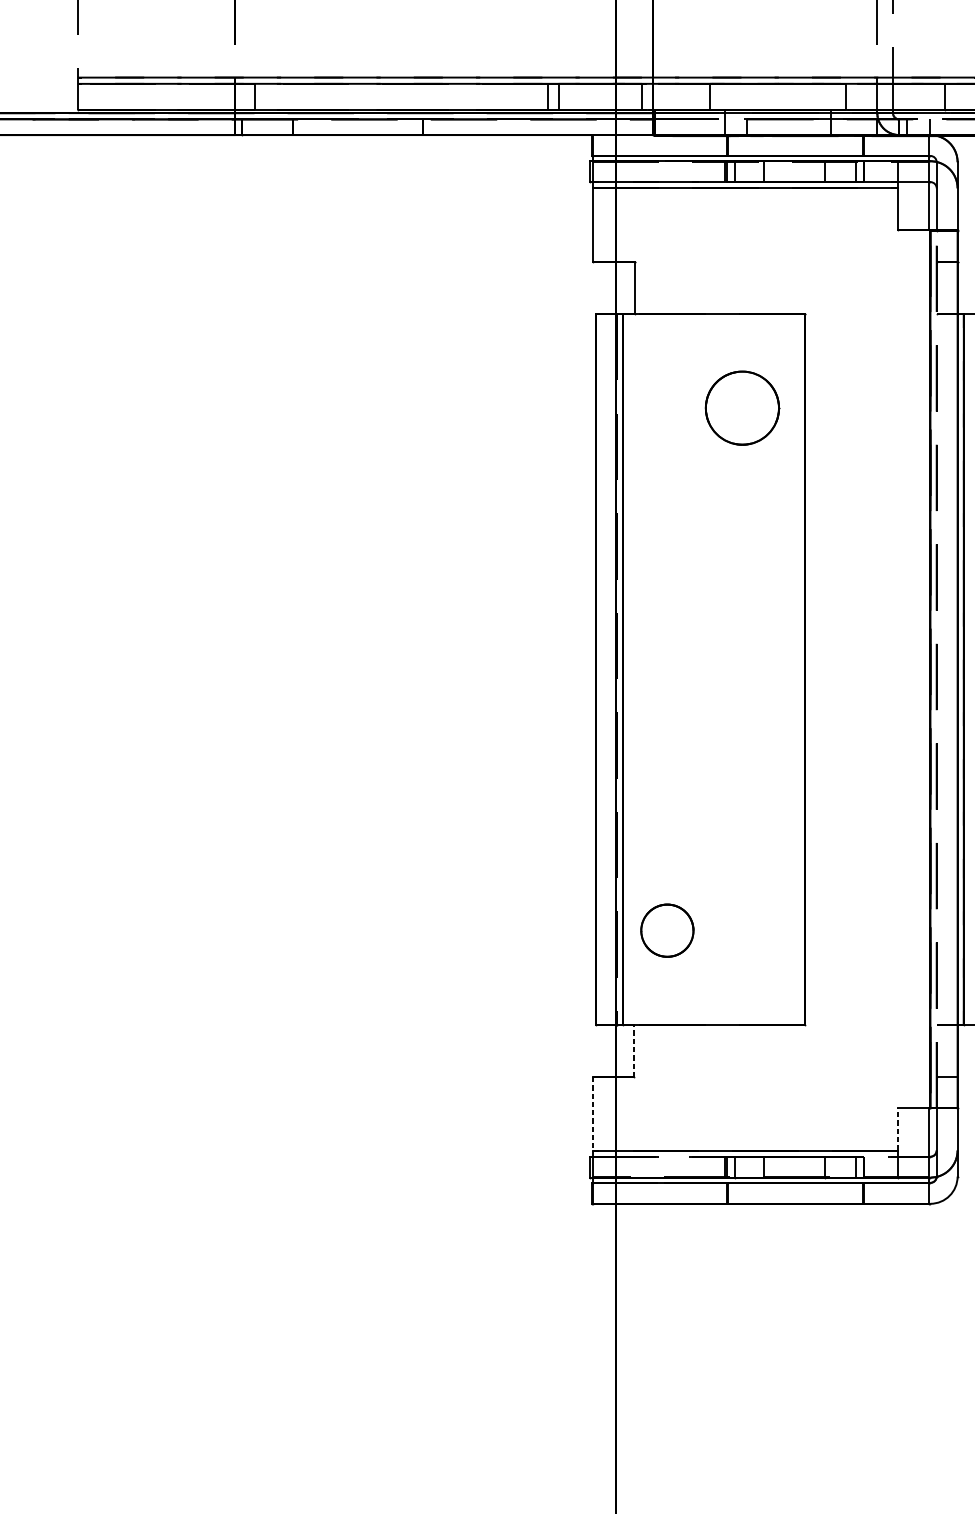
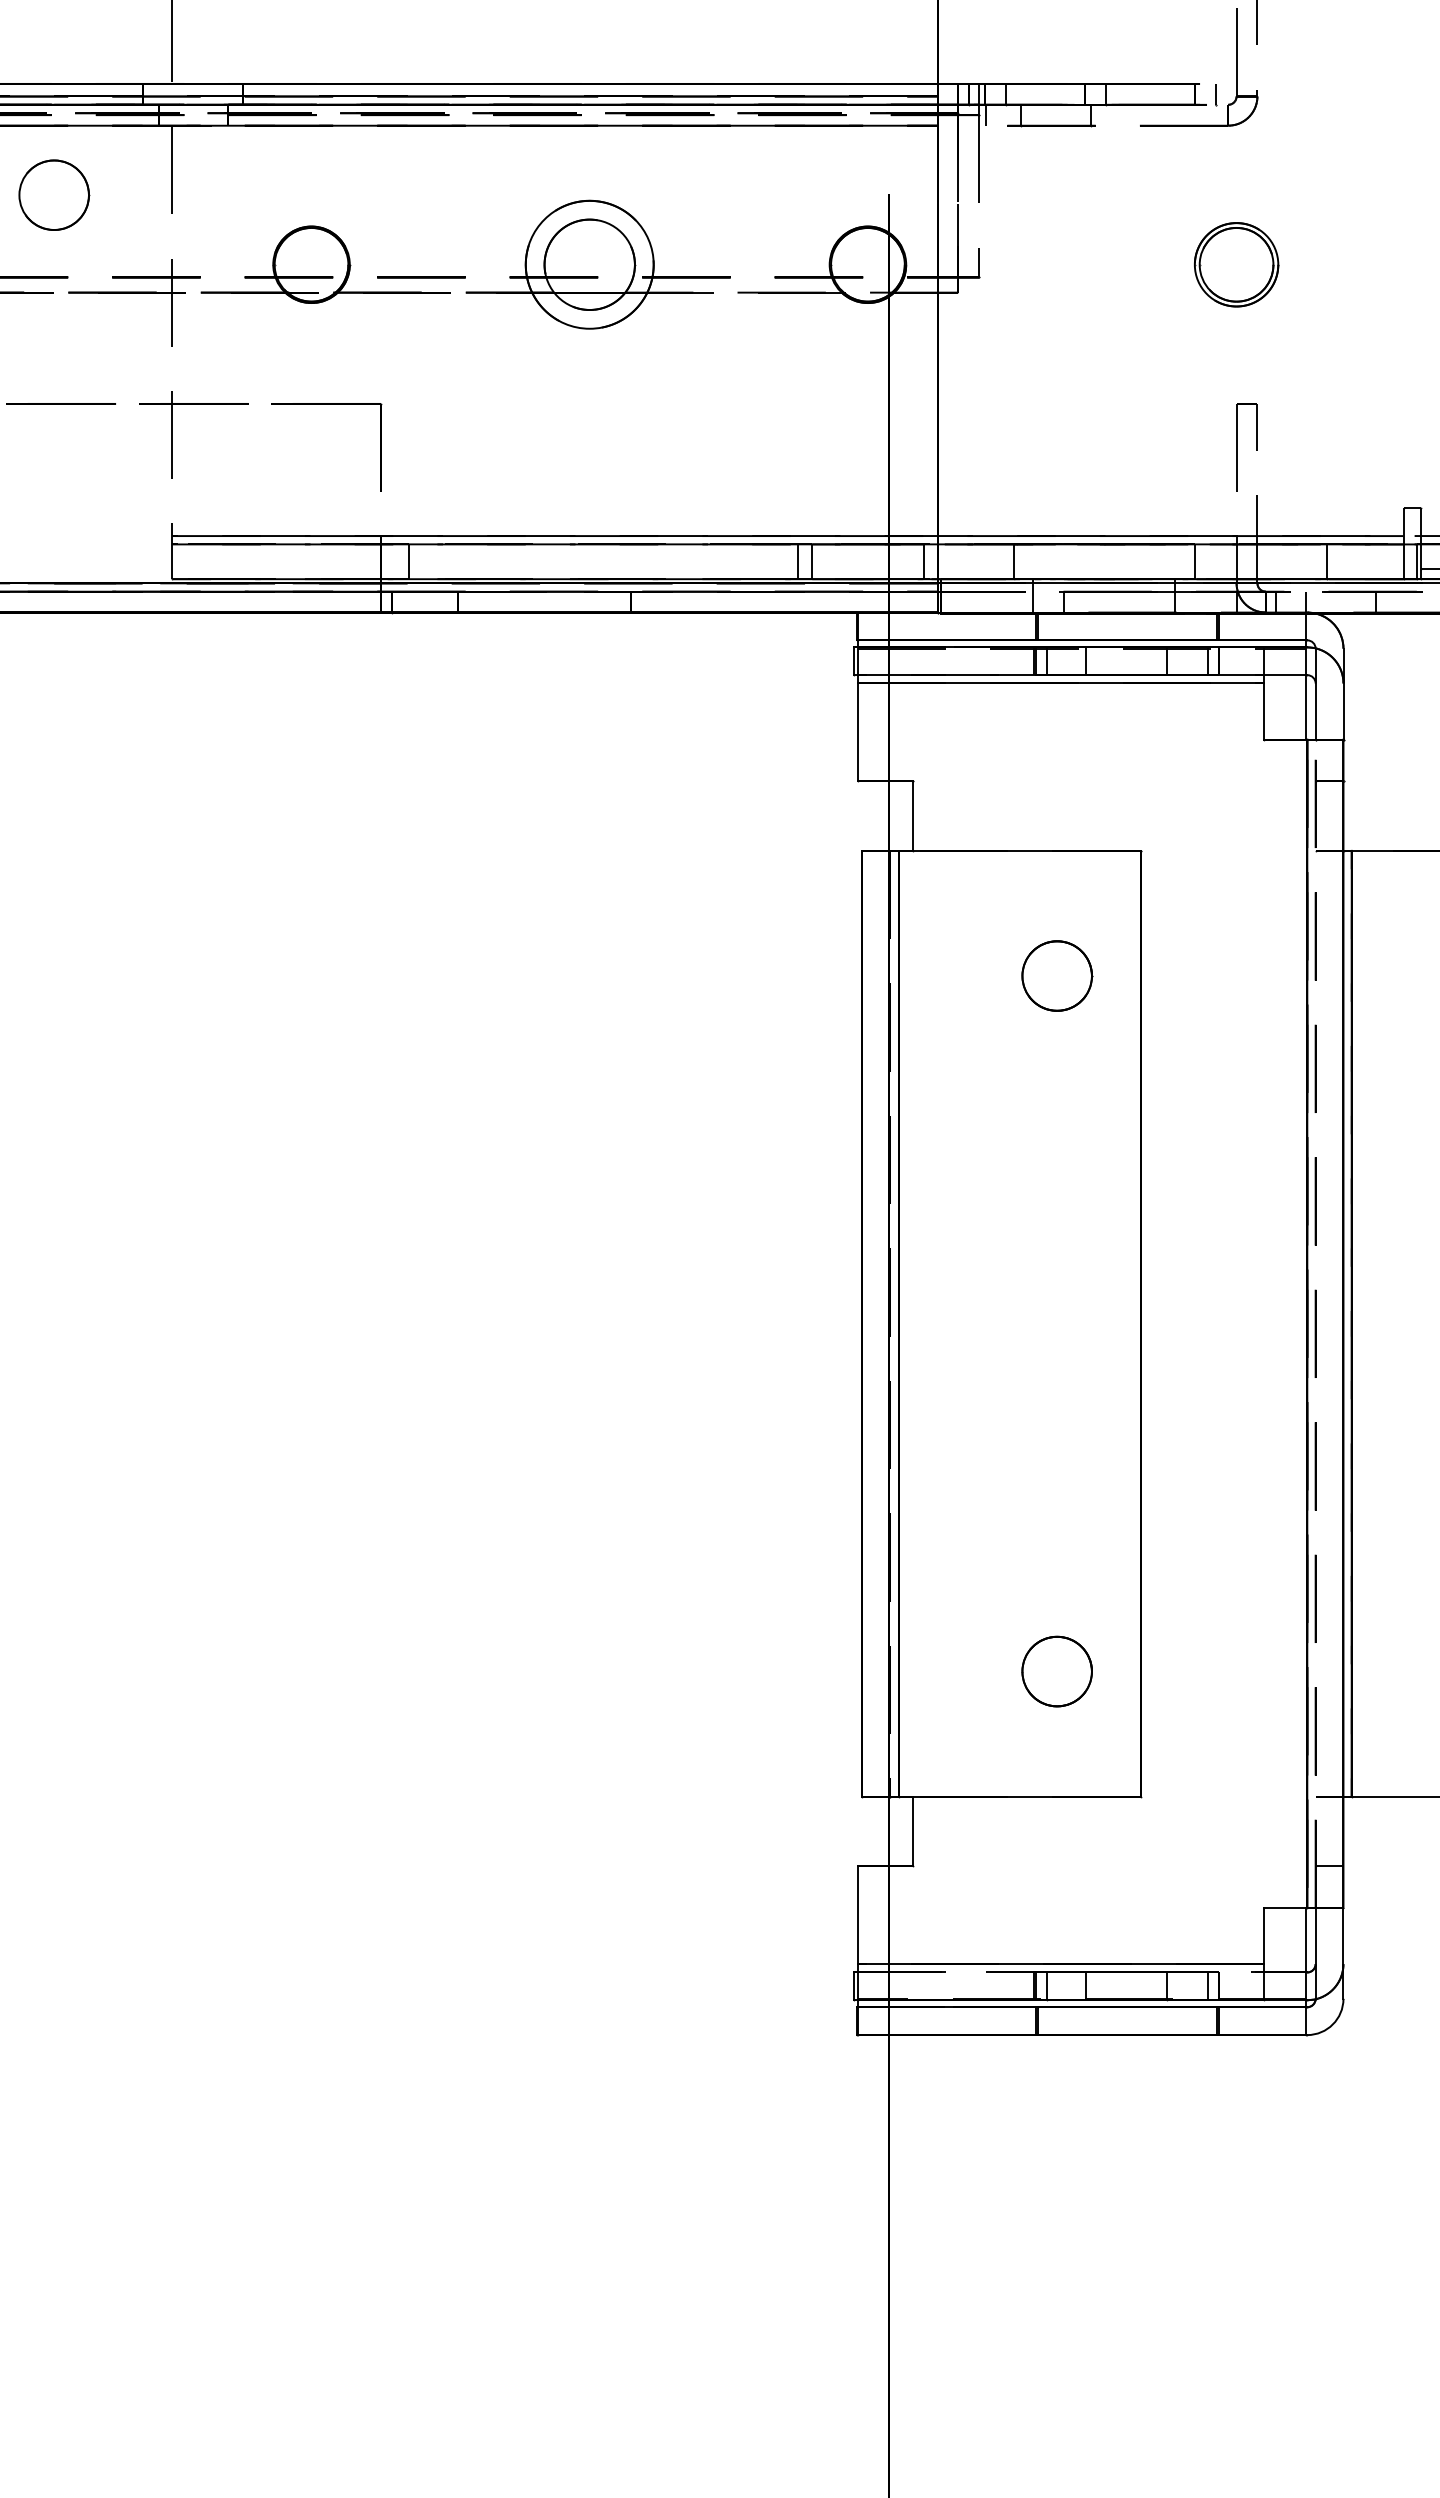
part: (742, 407) -> (1057, 975), size x0.71
part: (666, 930) -> (1056, 1671), moved
line: (634, 1050) -> (913, 1831), dashed -> solid
line: (592, 1113) -> (857, 1915), dashed -> solid
line: (898, 1128) -> (1264, 1935), dashed -> solid

